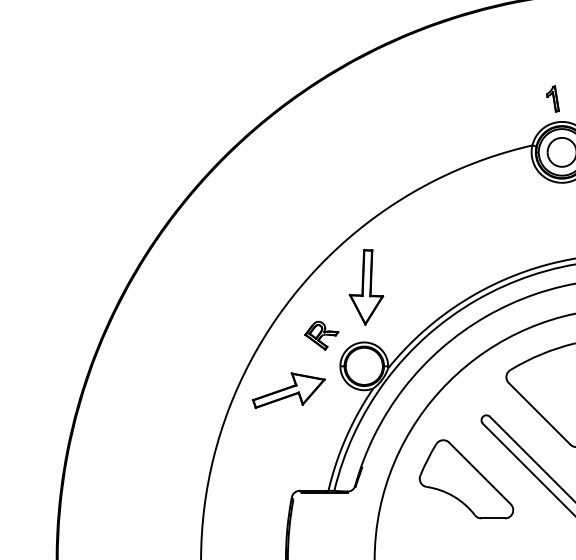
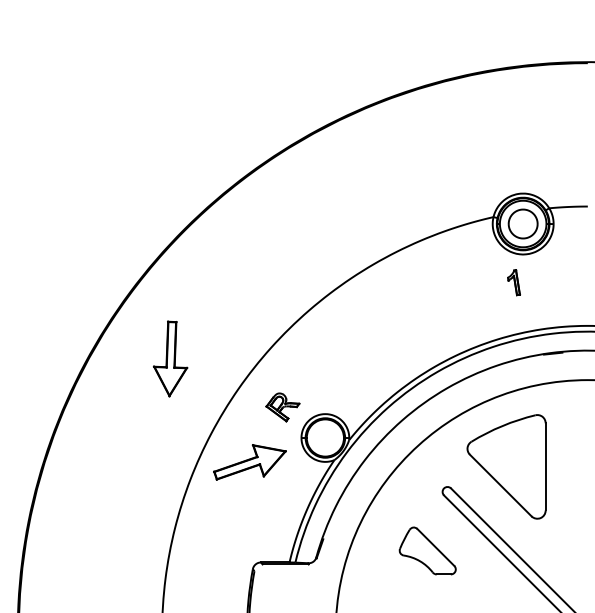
part: (552, 98) -> (513, 282), moved
part: (366, 286) -> (170, 358), moved
part: (466, 478) -> (427, 550), size x0.6

